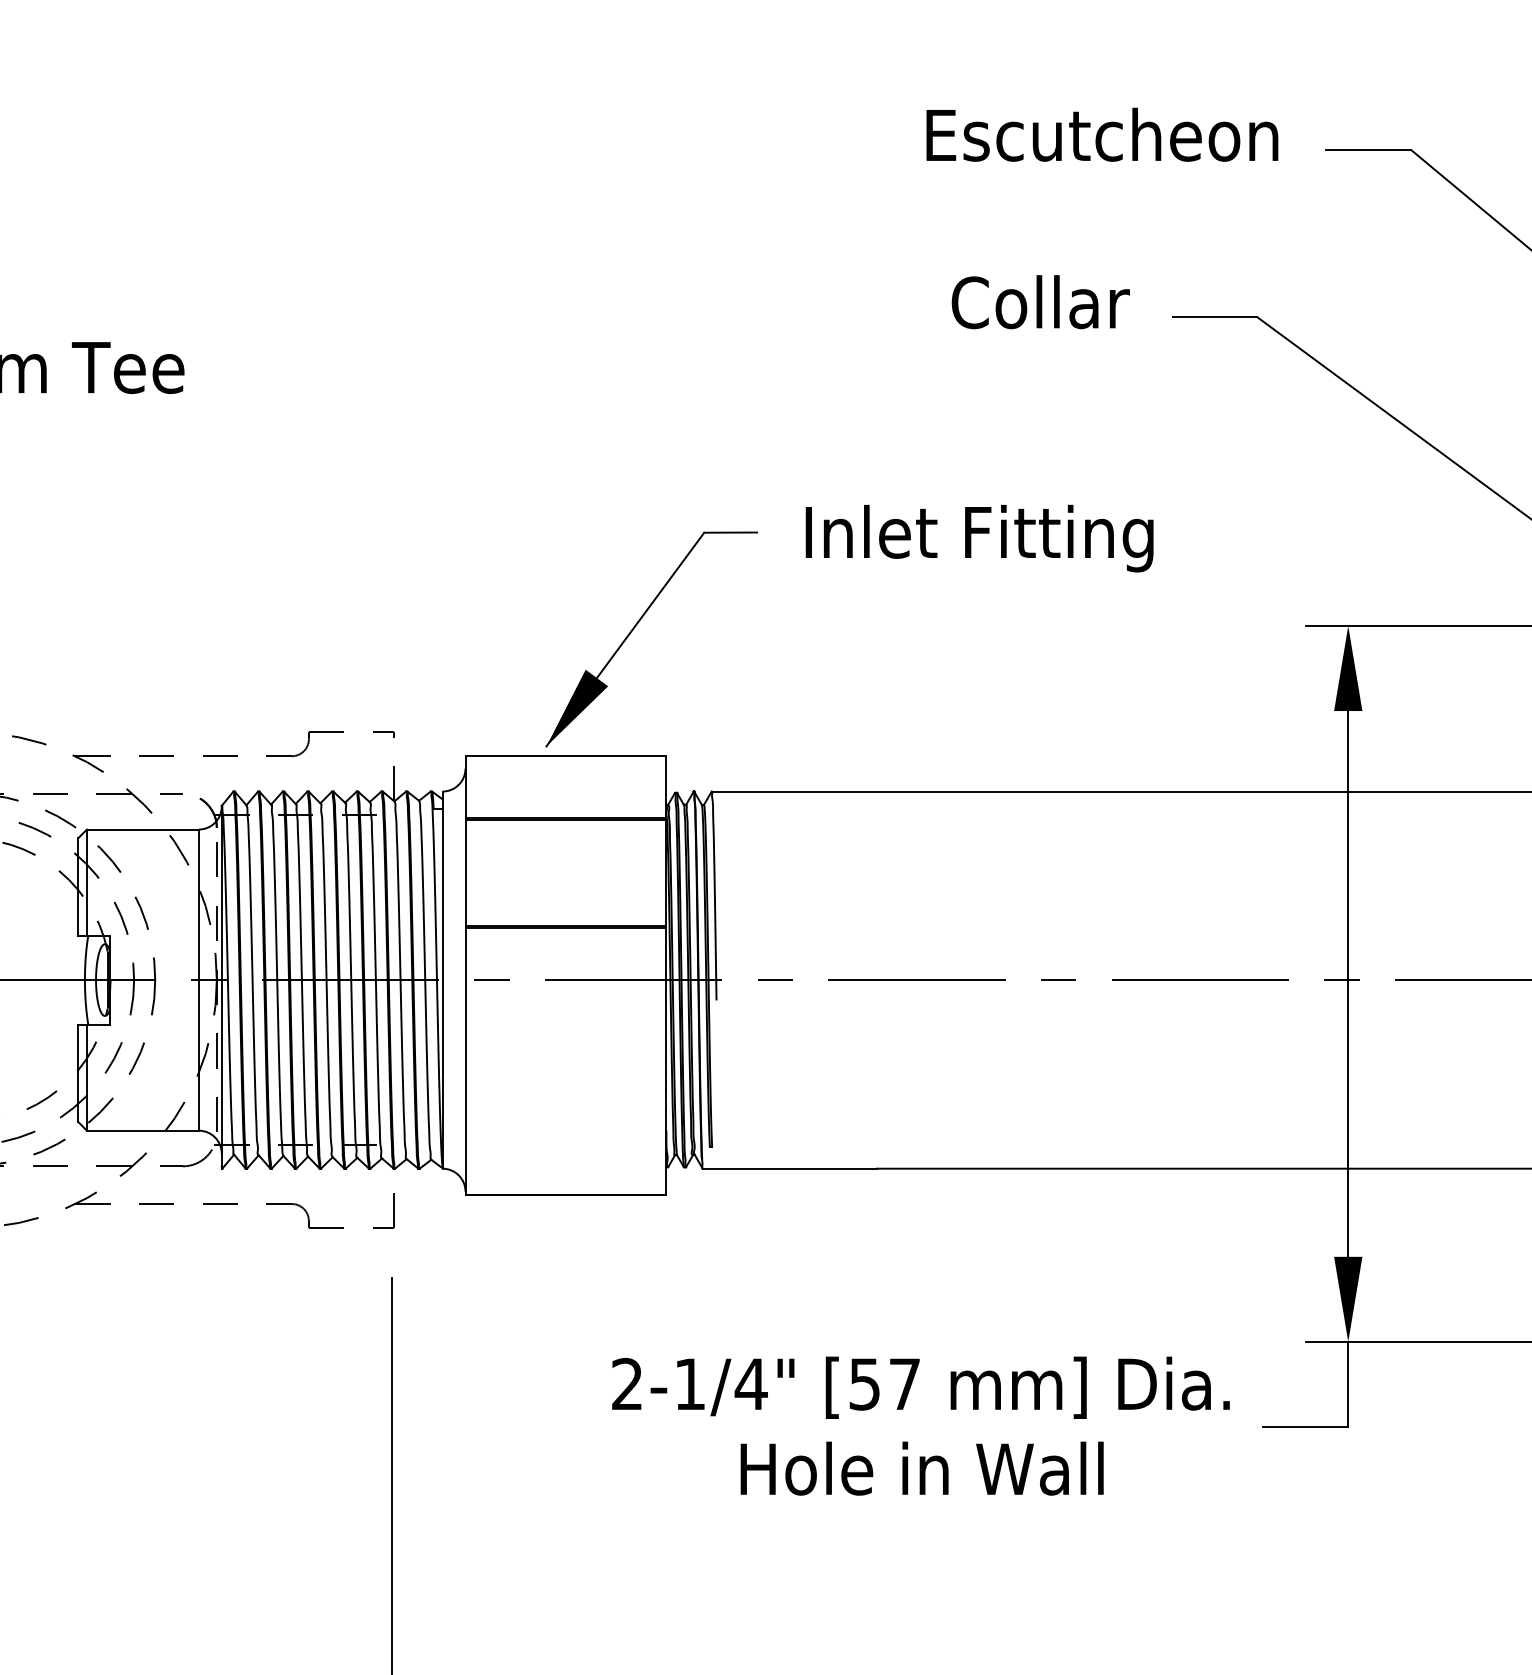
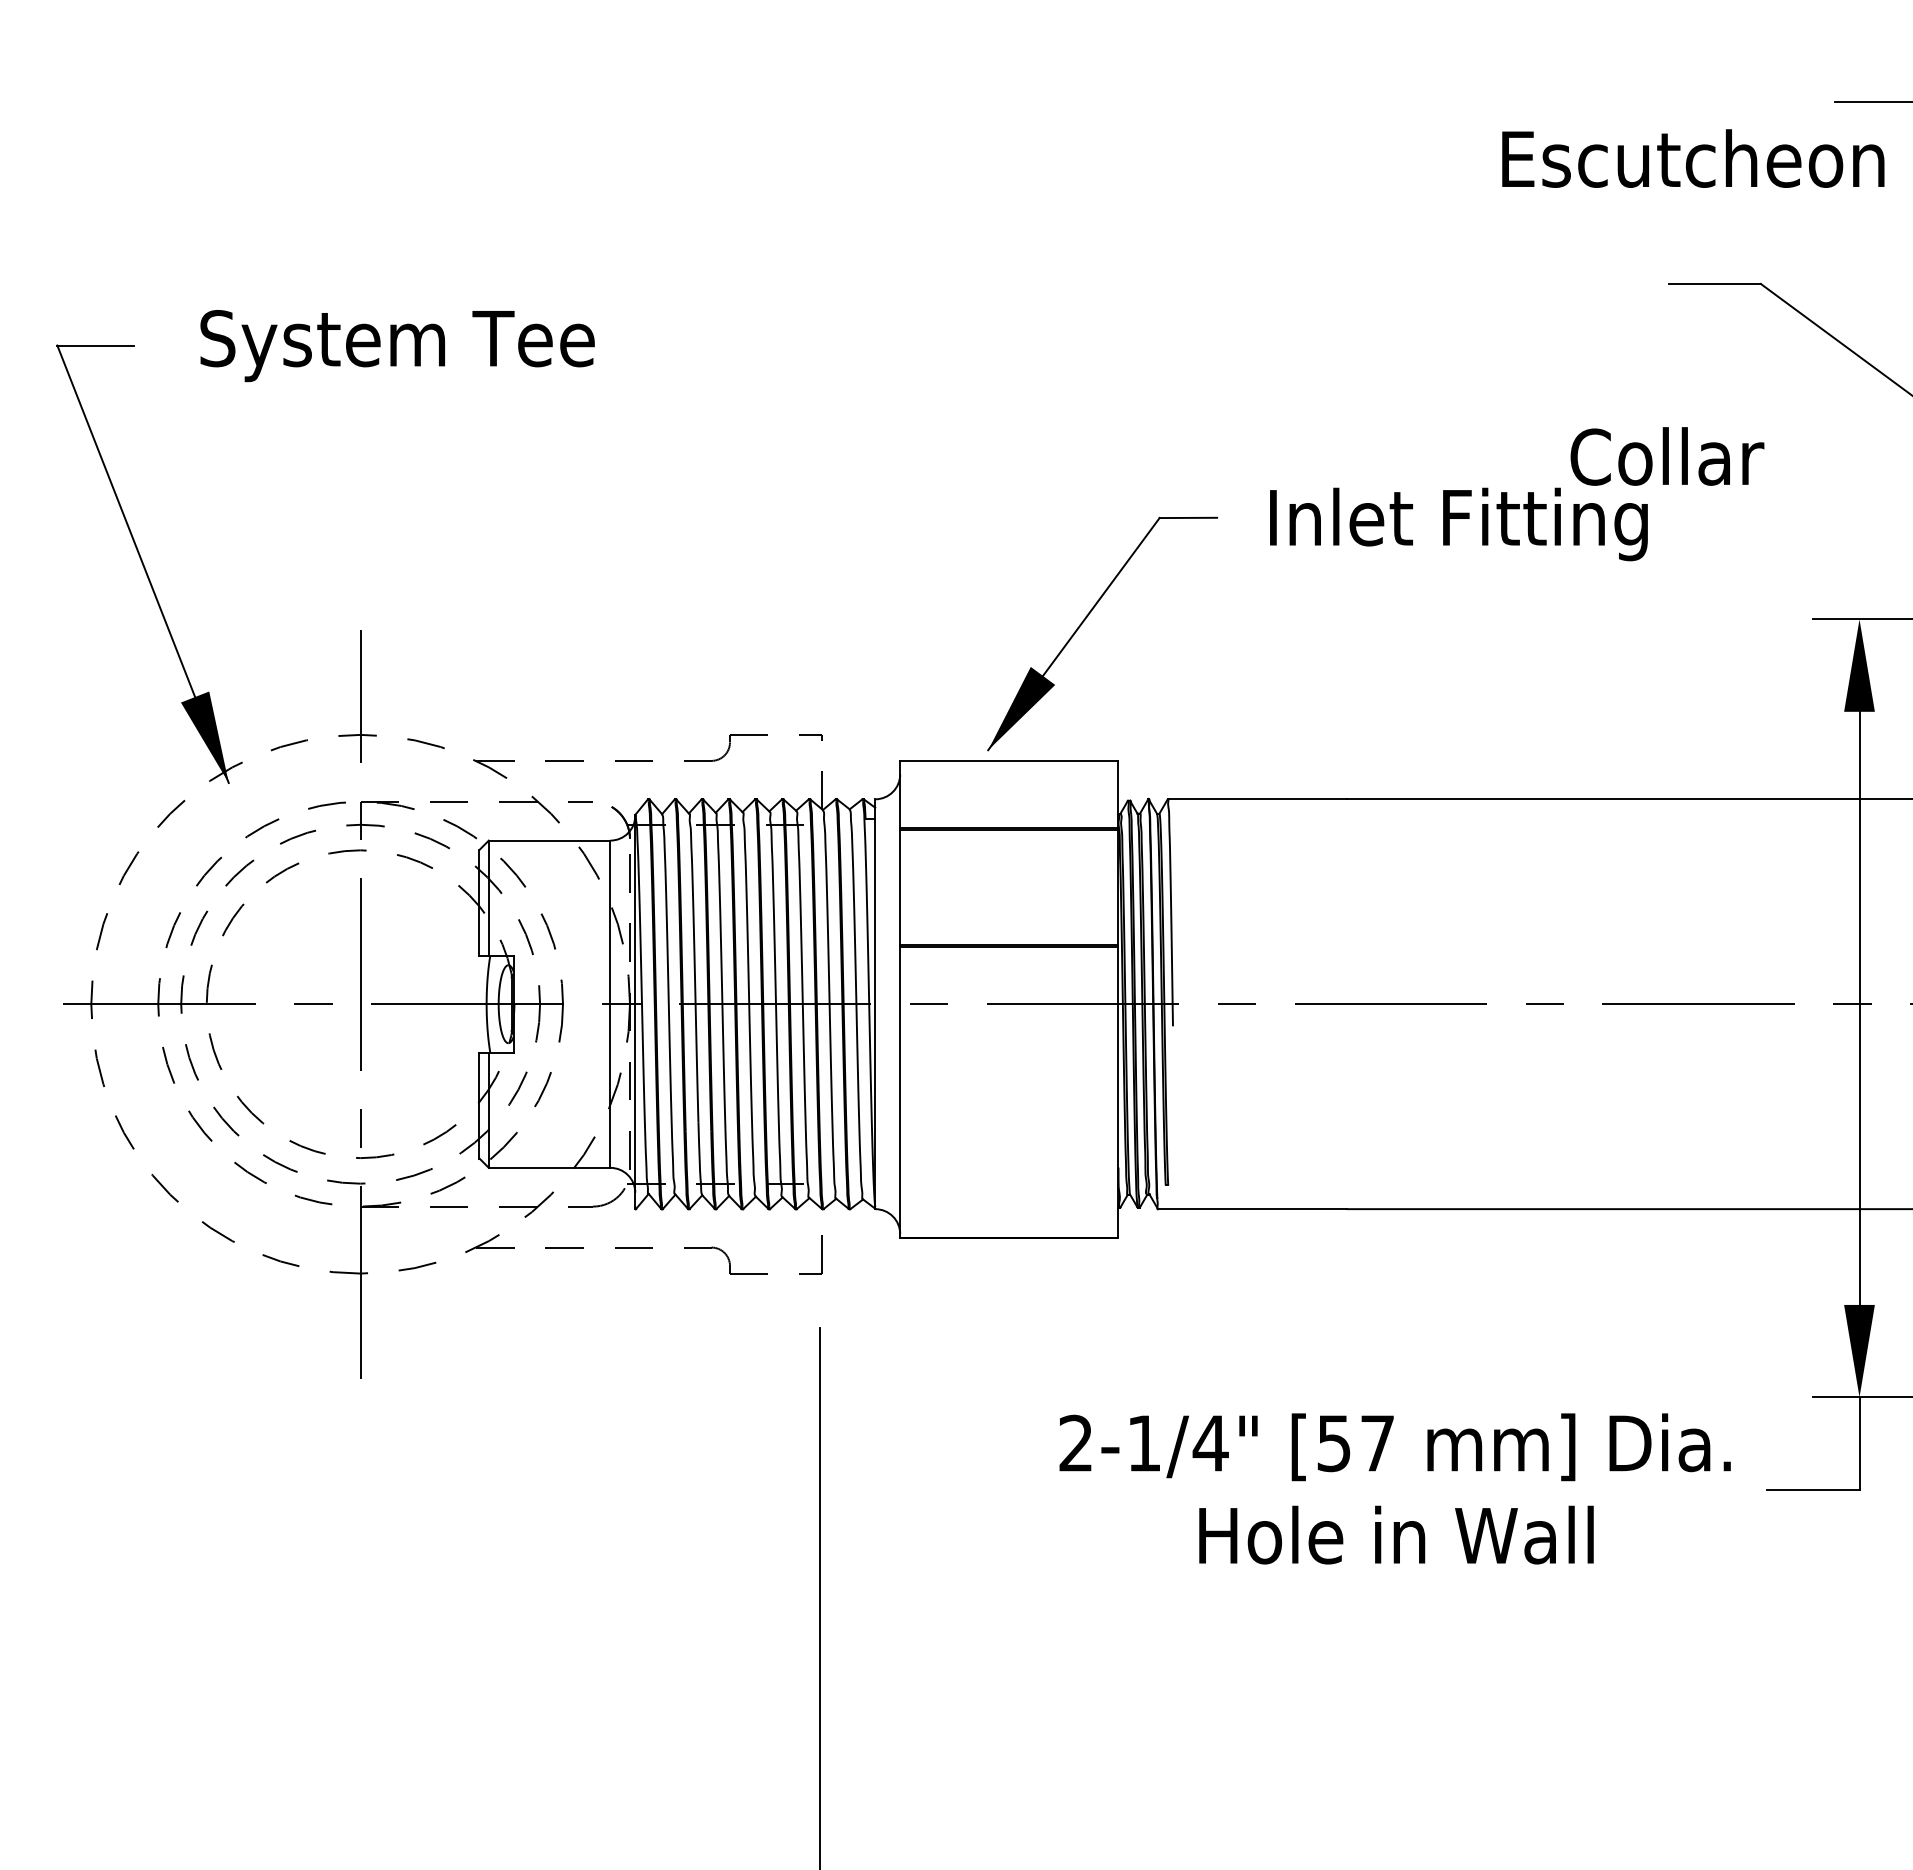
text: (1102, 134) -> (1693, 158), moved
text: (1040, 302) -> (1667, 456), moved

